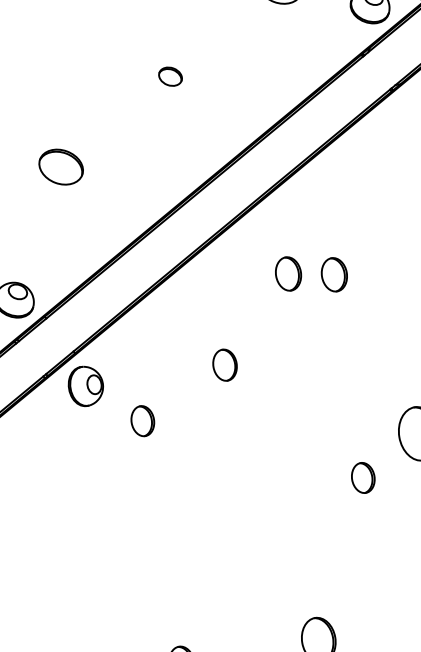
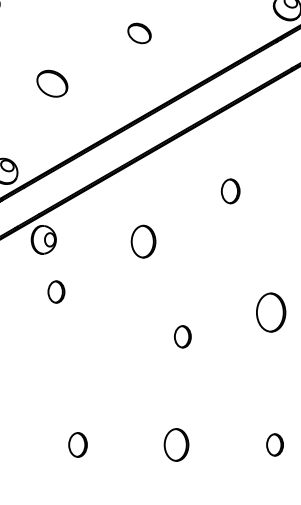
part: (170, 76) -> (139, 33), size x1.43
part: (288, 274) -> (198, 185), removed
part: (224, 365) -> (143, 241), size x1.43
part: (142, 420) -> (56, 291), moved
part: (362, 477) -> (182, 336), moved

